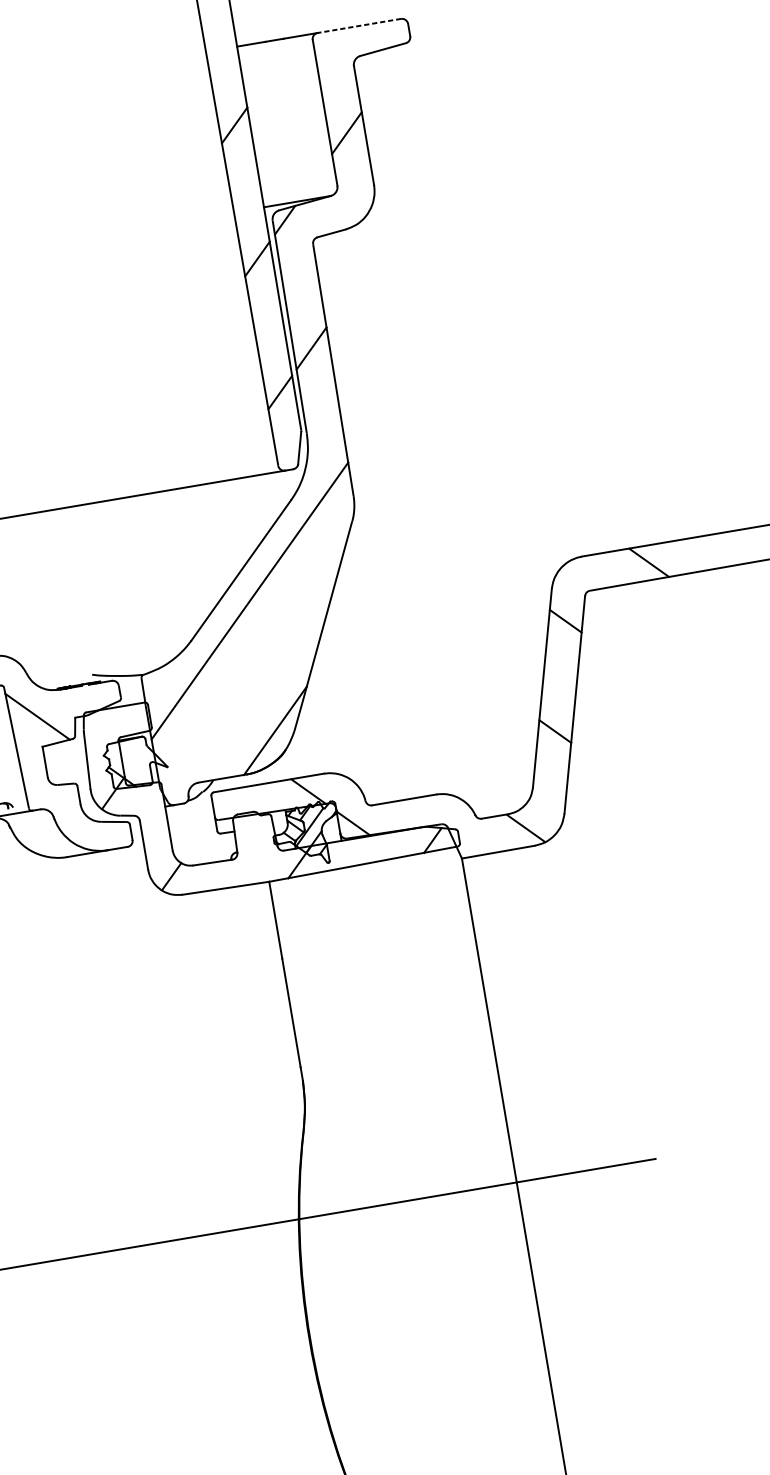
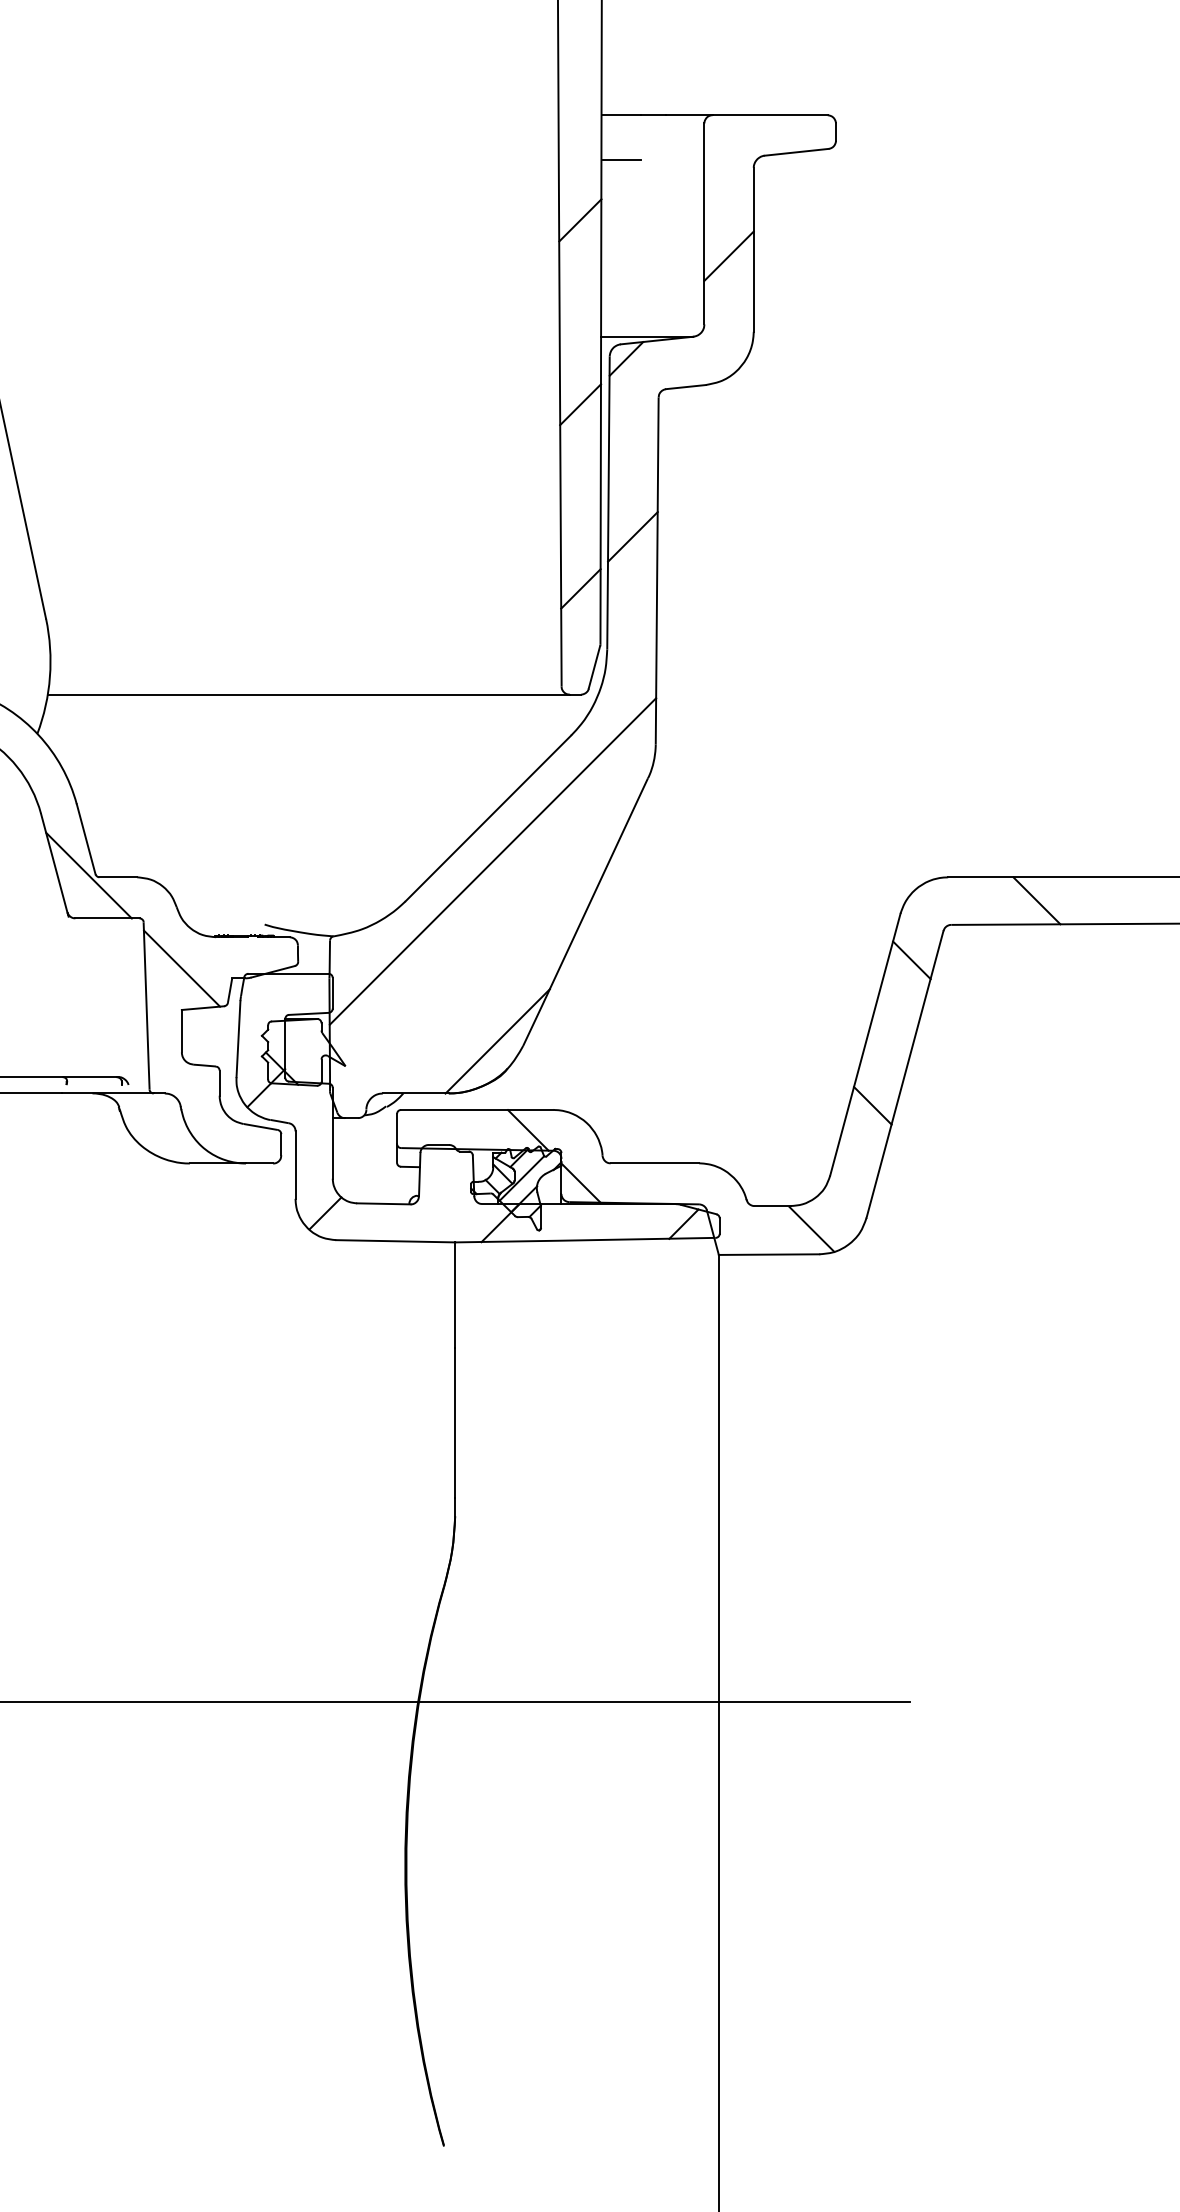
line: (359, 26) -> (770, 115), dashed -> solid
line: (257, 77) -> (621, 160), added

